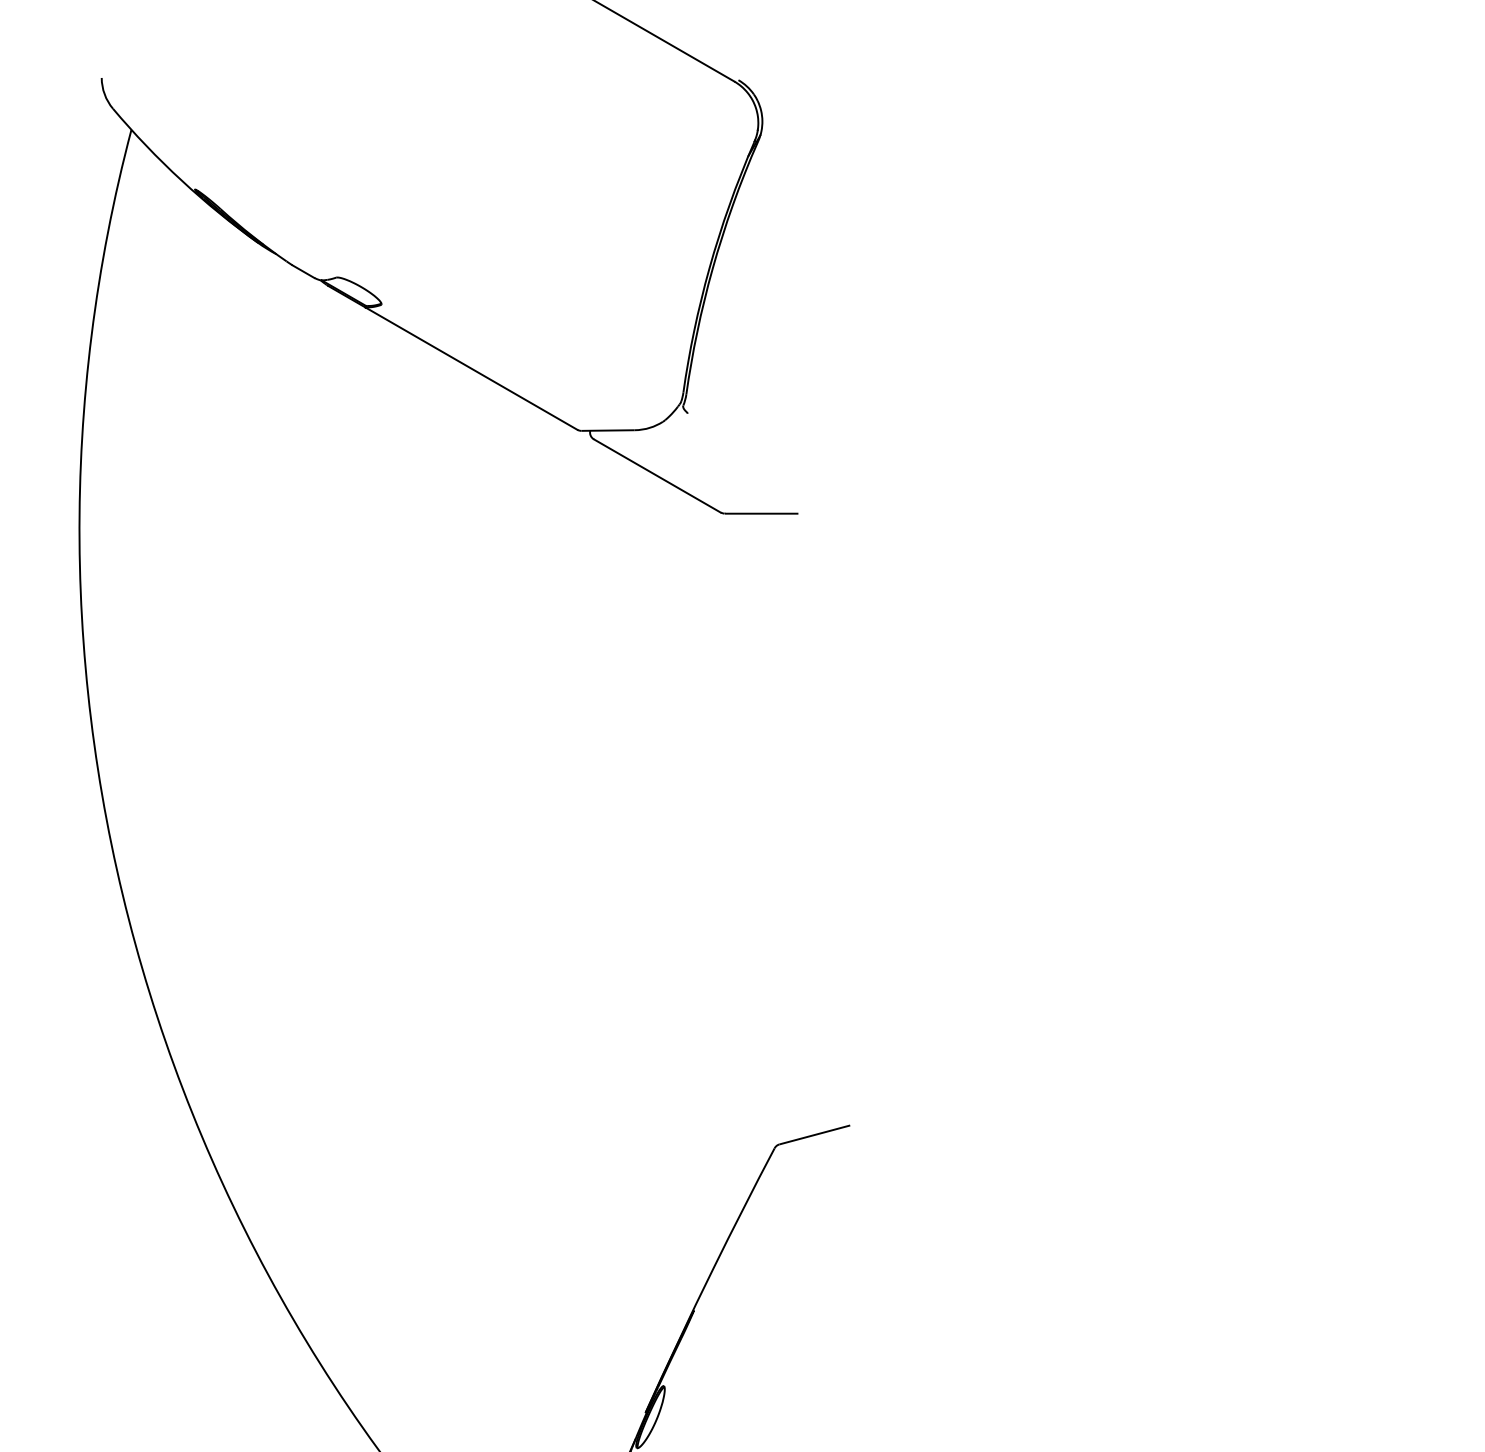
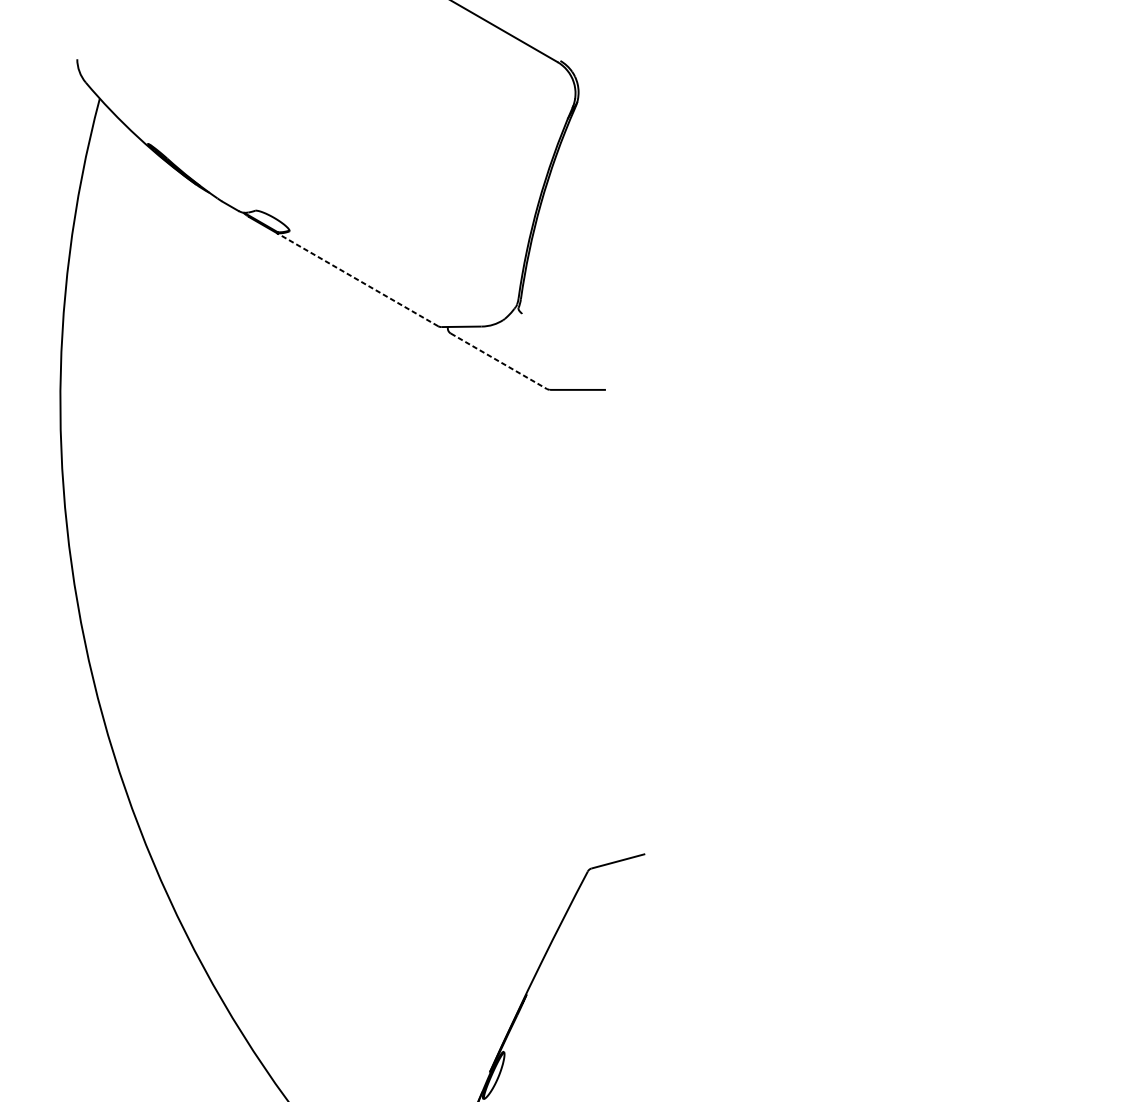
line: (471, 368) -> (357, 279), solid -> dashed
line: (657, 476) -> (499, 361), solid -> dashed

